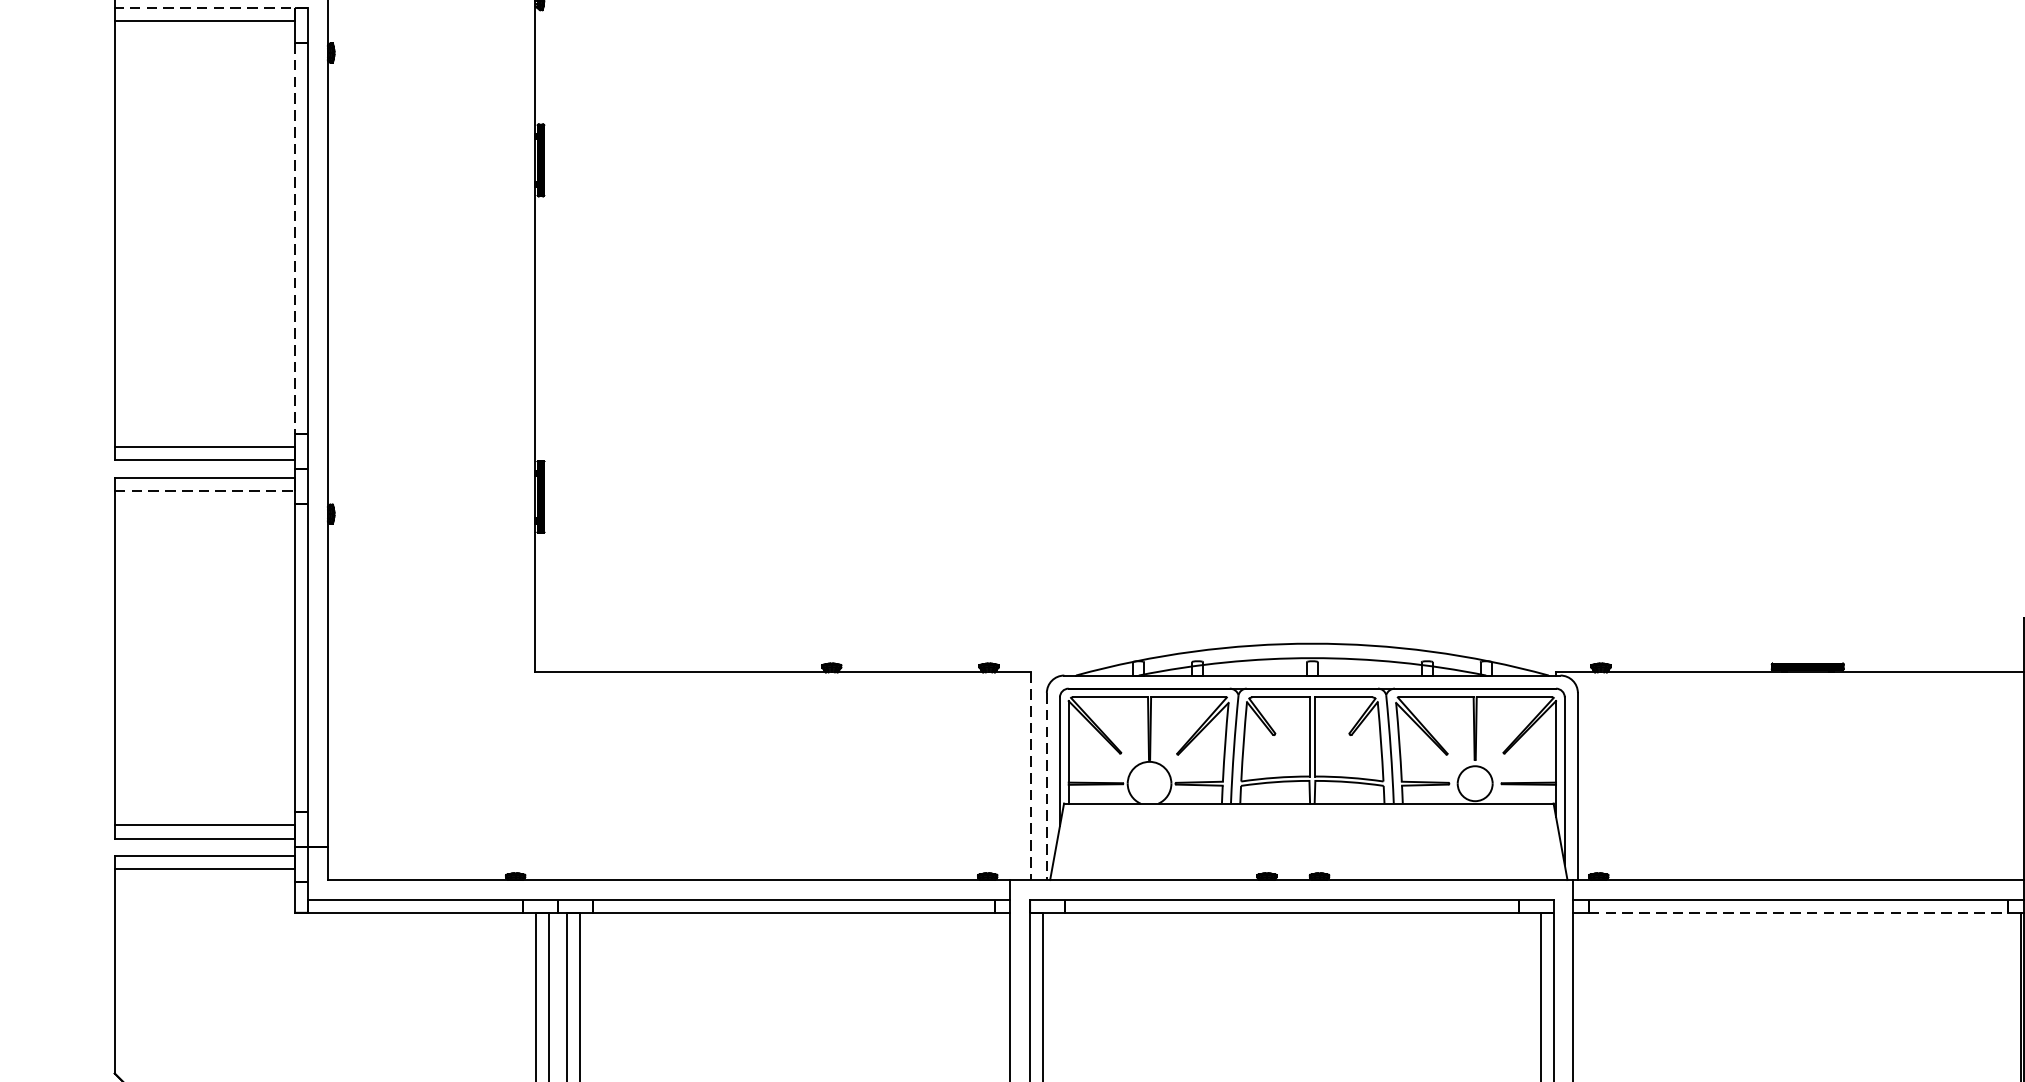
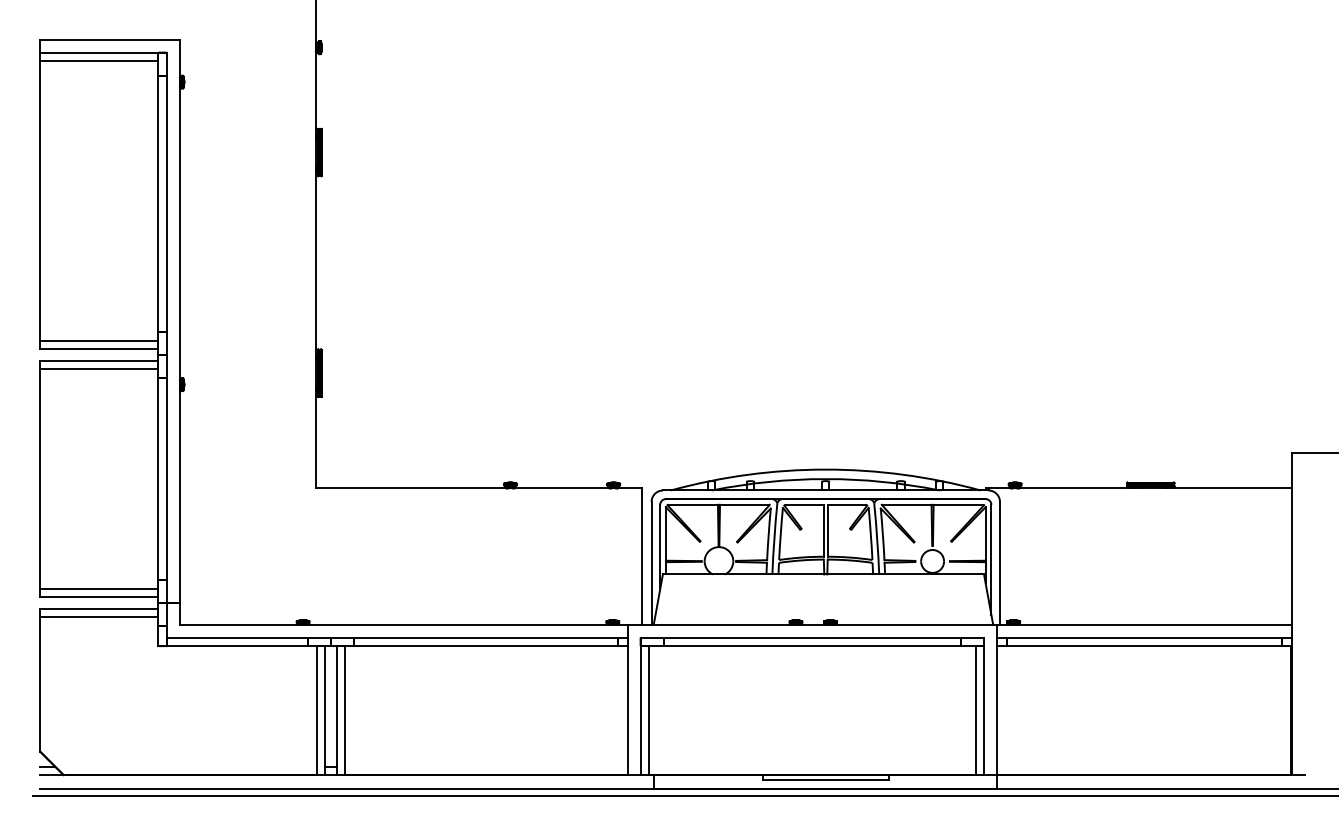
line: (211, 7) -> (103, 52), dashed -> solid
line: (295, 239) -> (158, 204), dashed -> solid
line: (205, 491) -> (99, 369), dashed -> solid
line: (1031, 777) -> (641, 557), dashed -> solid
line: (1046, 786) -> (651, 563), dashed -> solid
line: (1798, 913) -> (1144, 646), dashed -> solid

